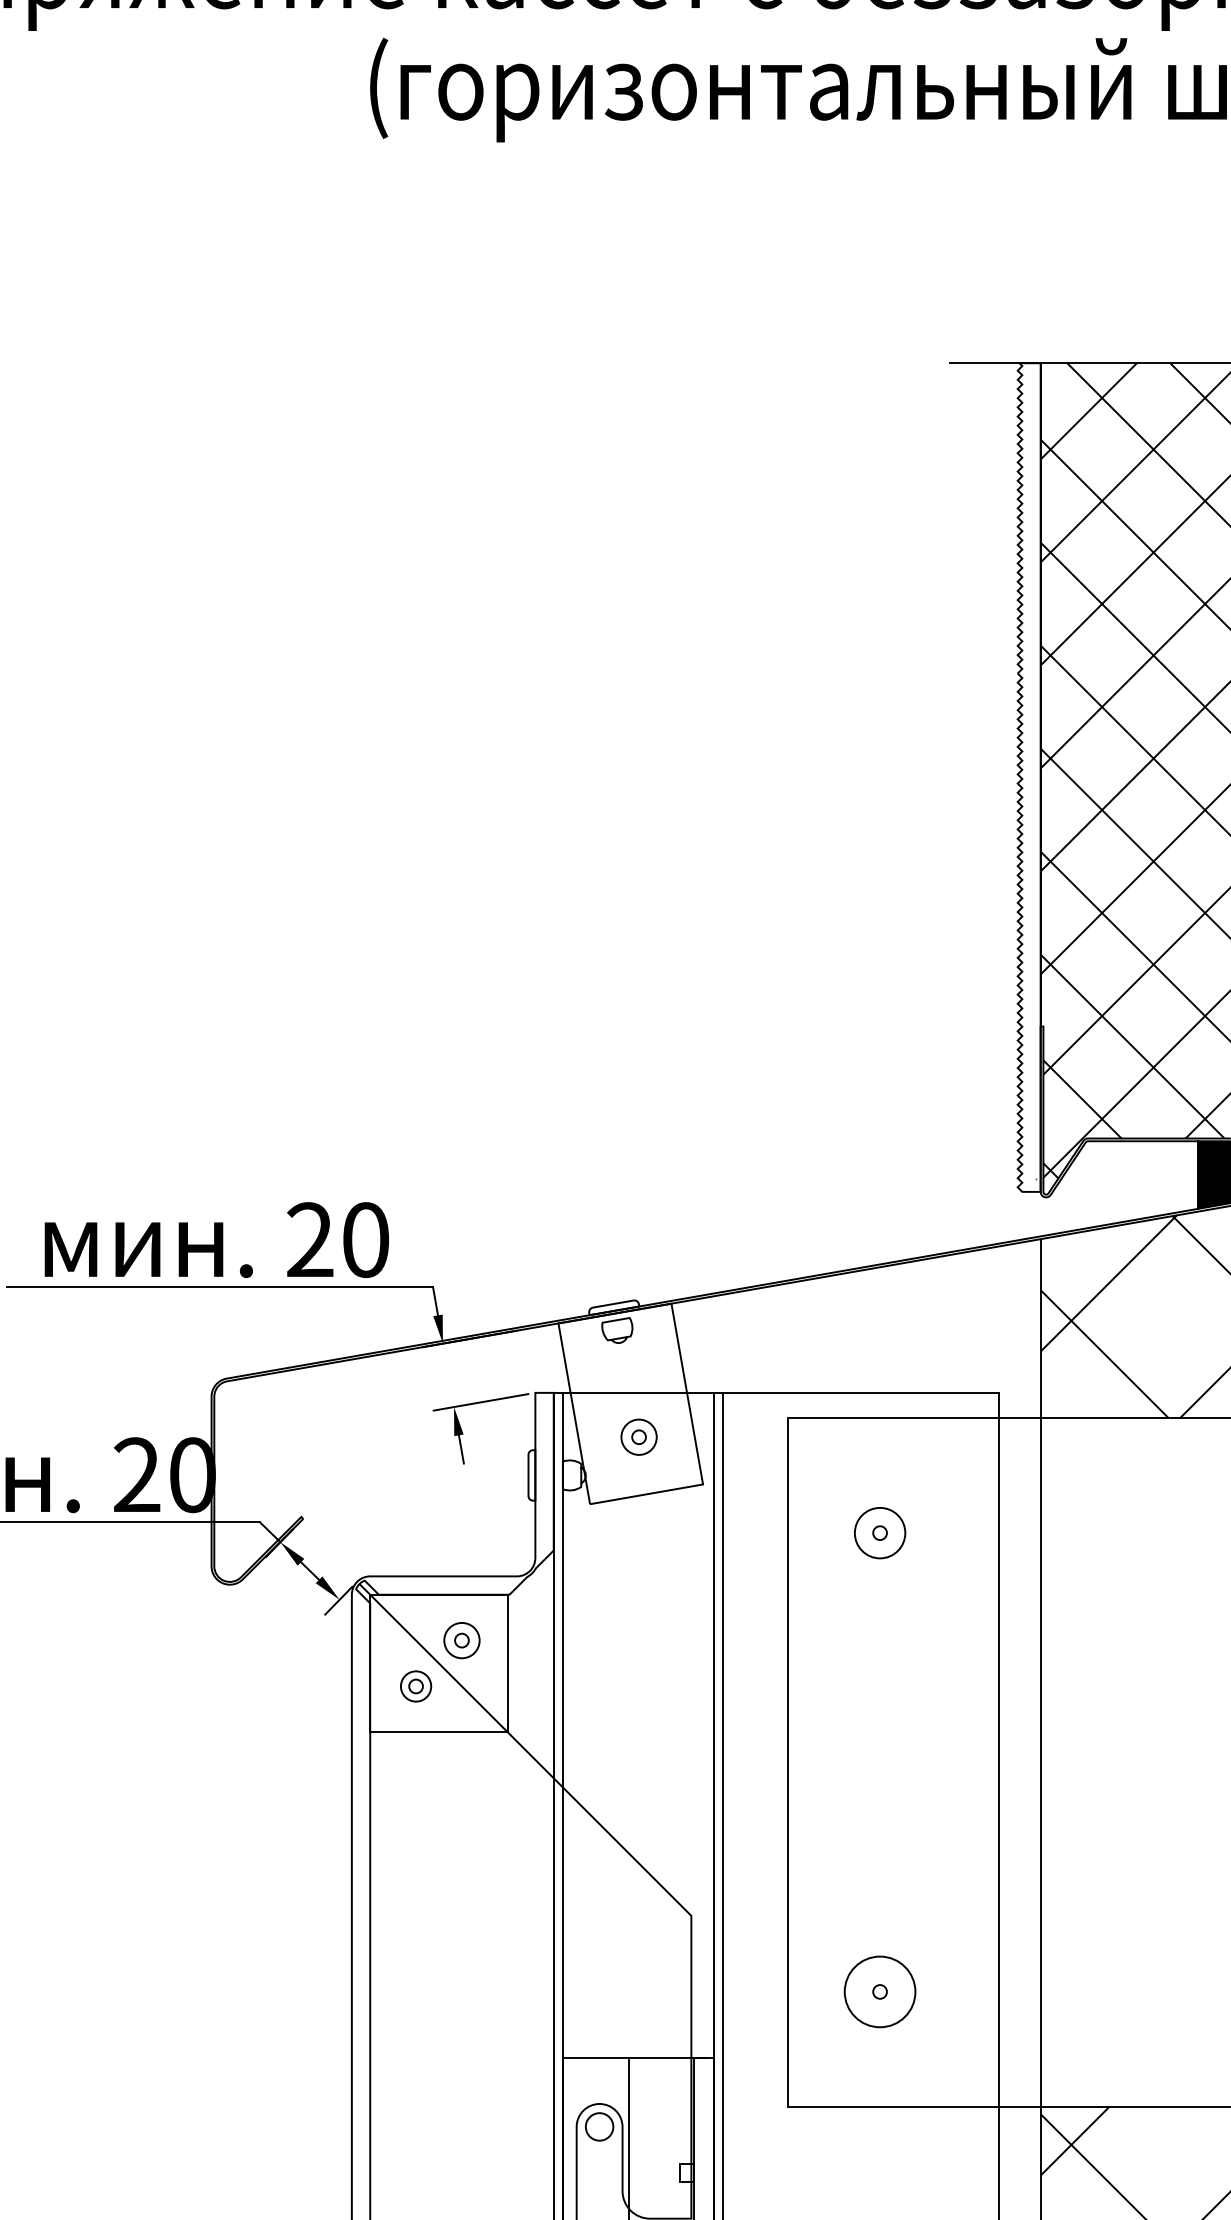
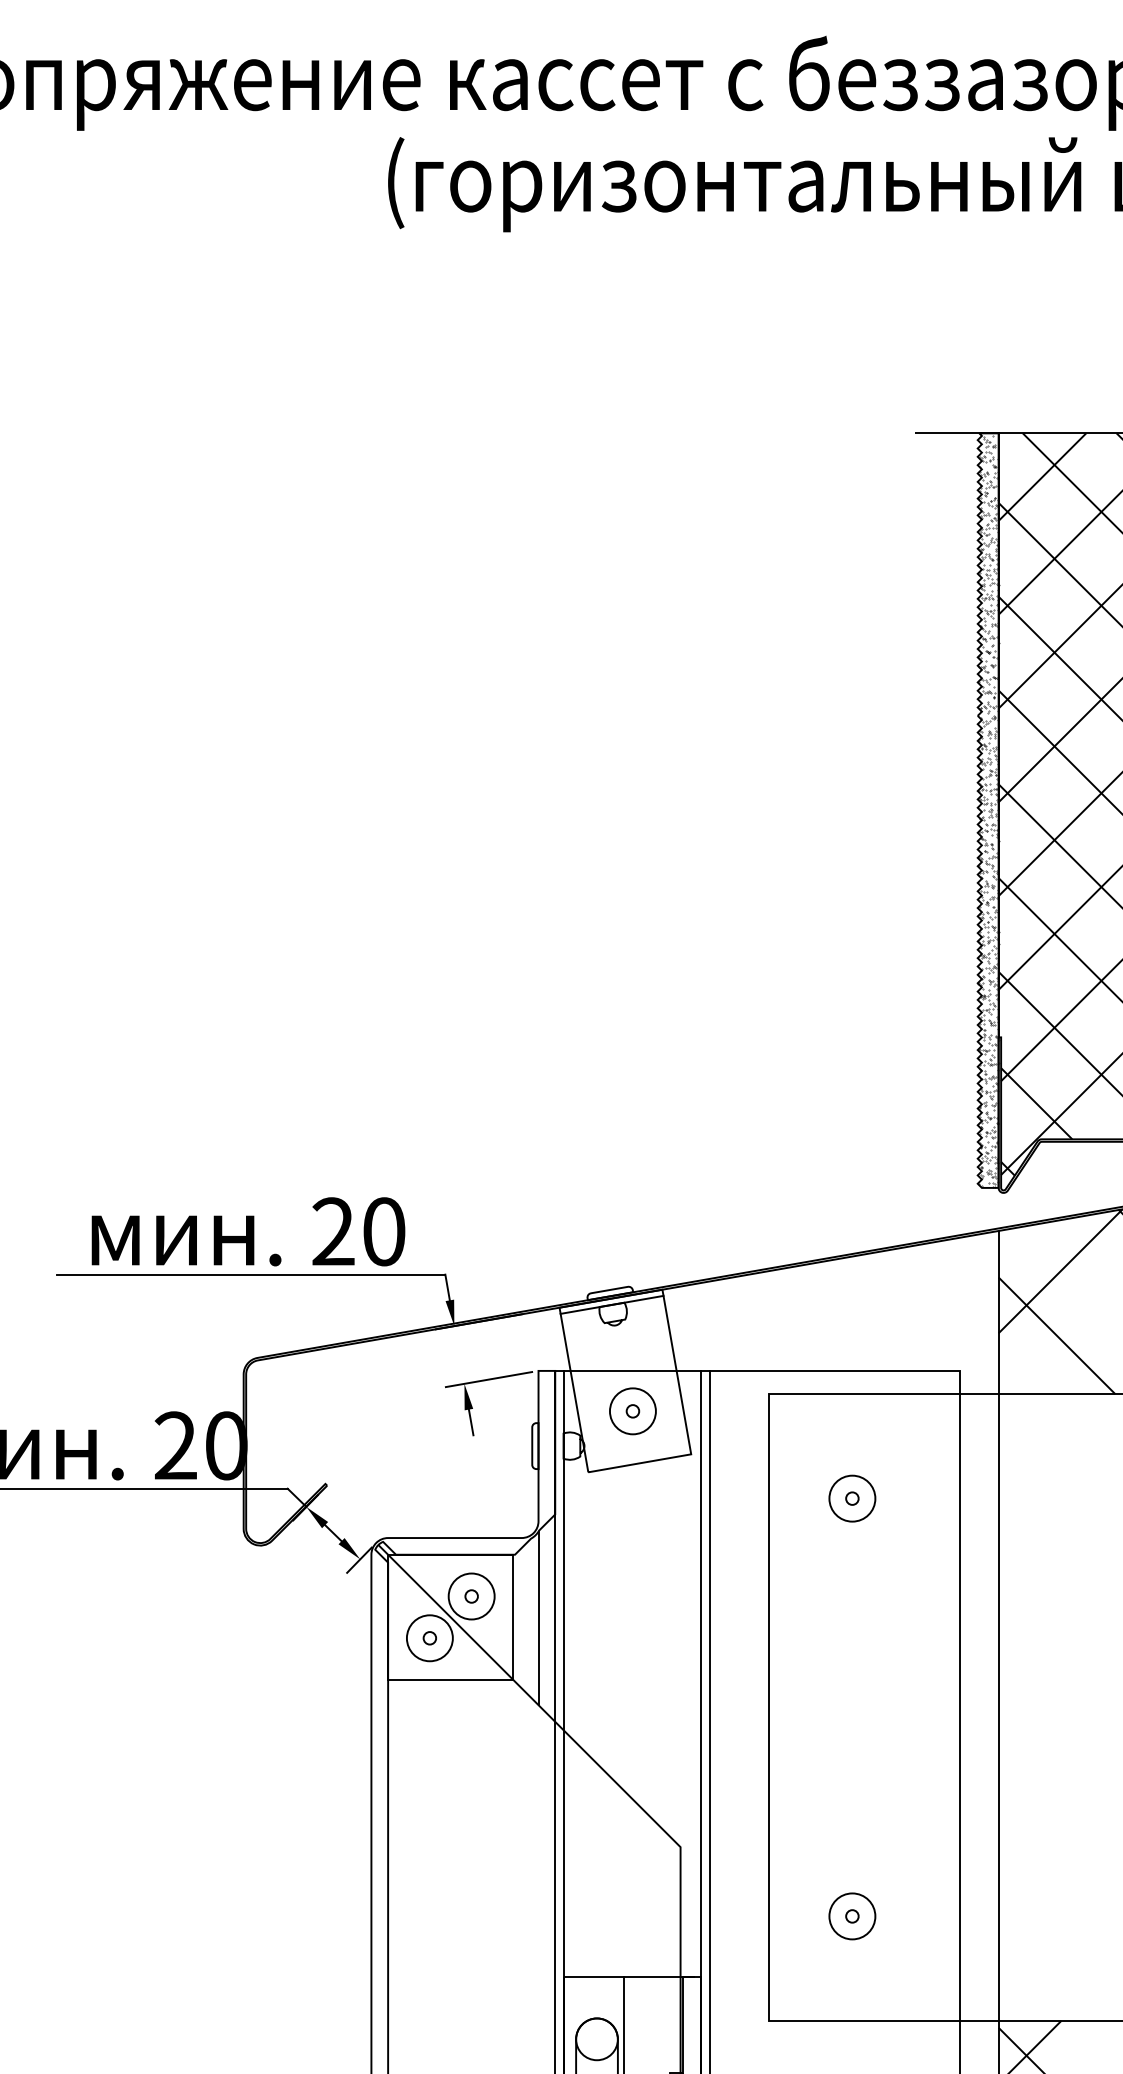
hatch: (1029, 777) -> (988, 810), added
line: (615, 1319) -> (611, 1304), added
circle: (638, 1437) -> (632, 1411), size x1.43
circle: (461, 1640) -> (471, 1596), size x1.43
line: (535, 1664) -> (538, 1618), added
circle: (415, 1686) -> (429, 1638), size x1.67
circle: (880, 1992) -> (852, 1916), size x0.71
circle: (599, 2127) -> (596, 2039), size x1.67

